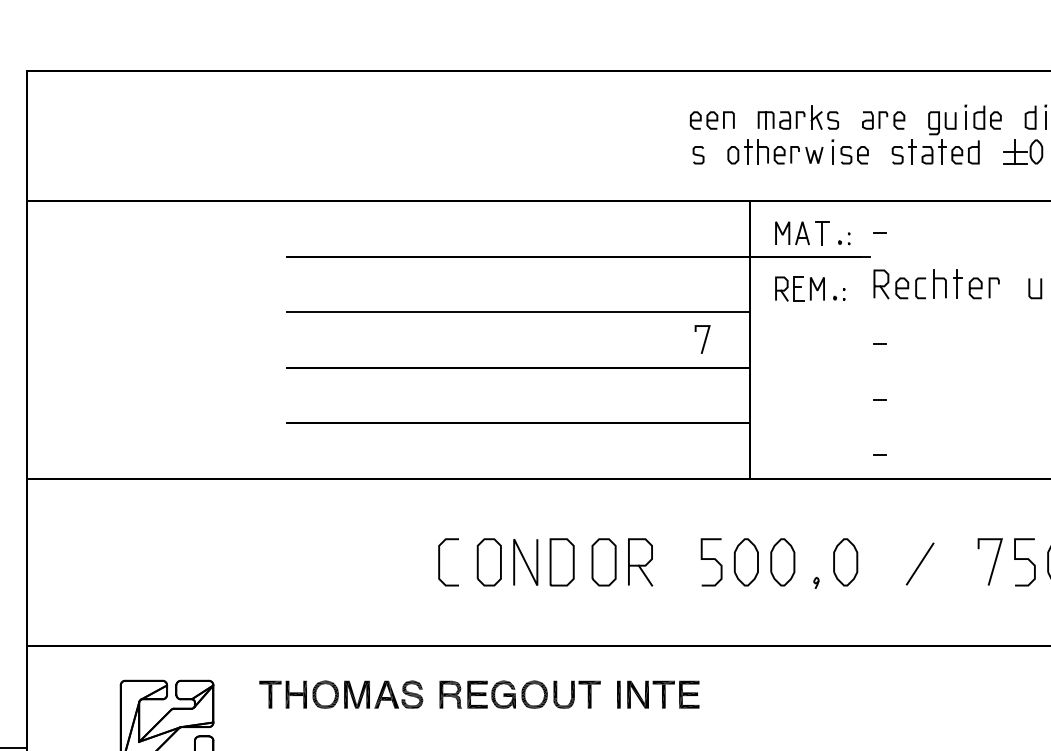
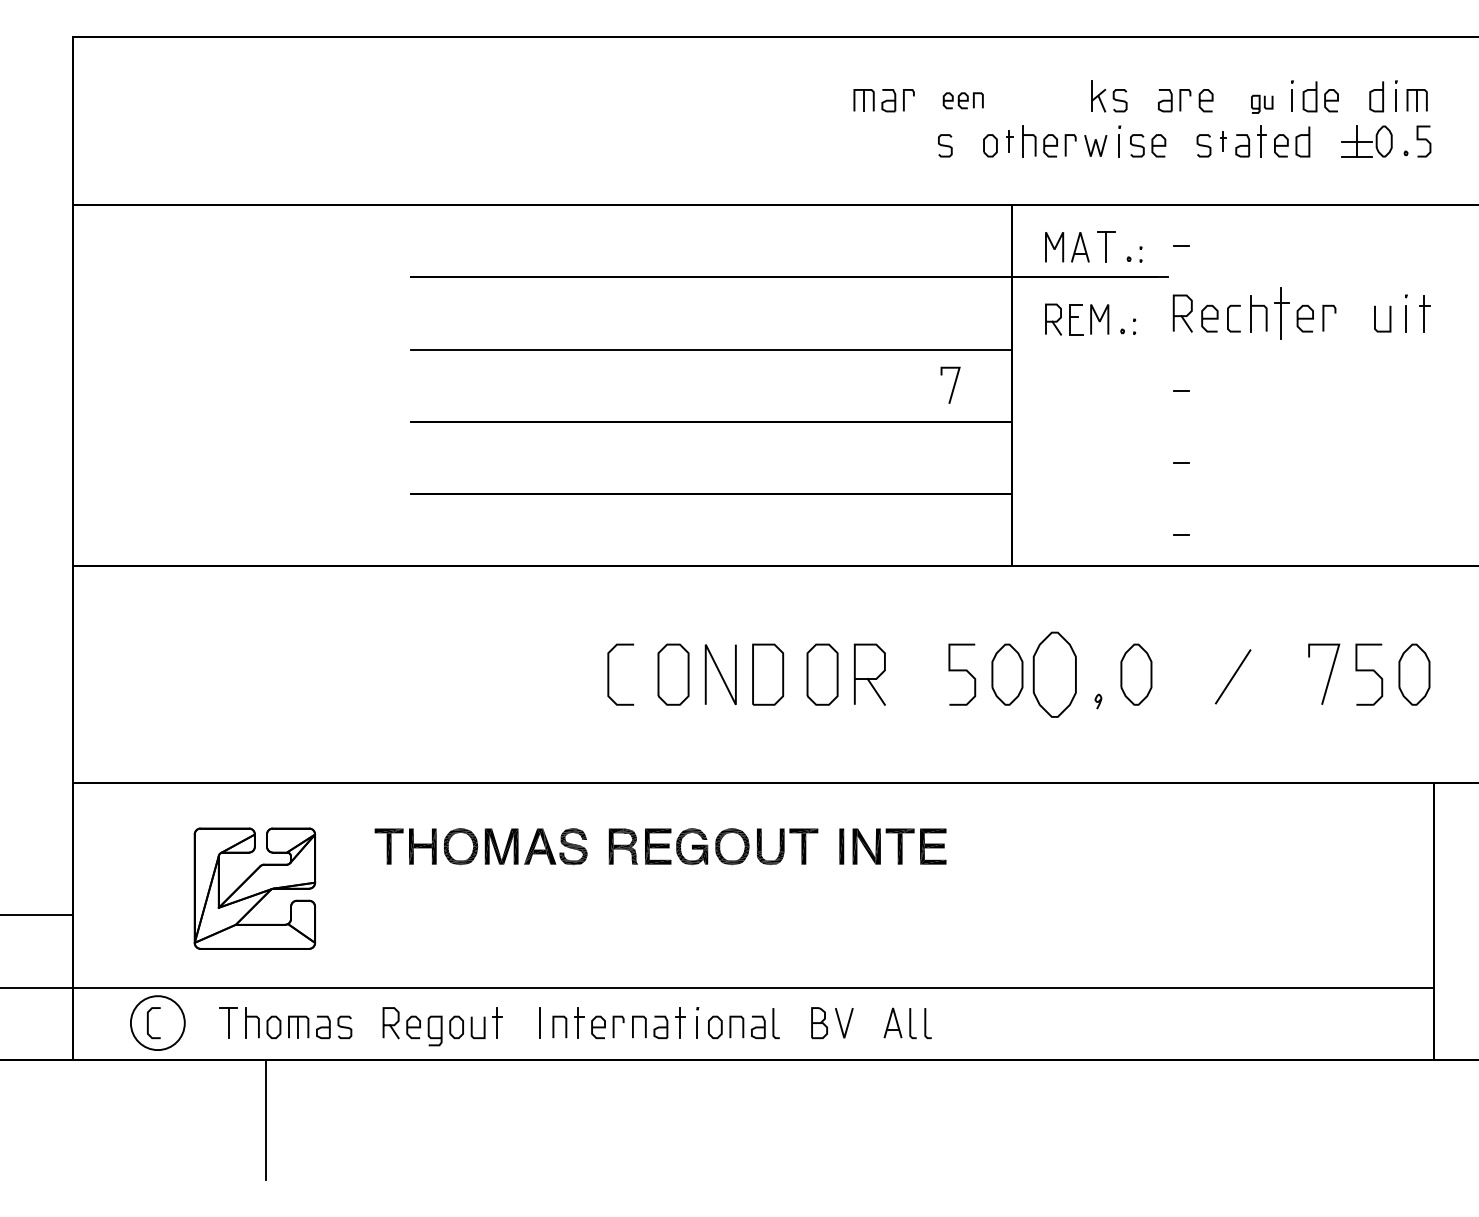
part: (712, 120) -> (963, 100), size x0.7
part: (781, 120) -> (883, 100), moved
part: (942, 123) -> (1262, 104), size x0.6
part: (747, 151) -> (1009, 141), size x0.7
part: (912, 151) -> (1223, 141), size x0.6
part: (957, 284) -> (1281, 313), size x1.4
part: (782, 562) -> (1054, 674), size x1.4

